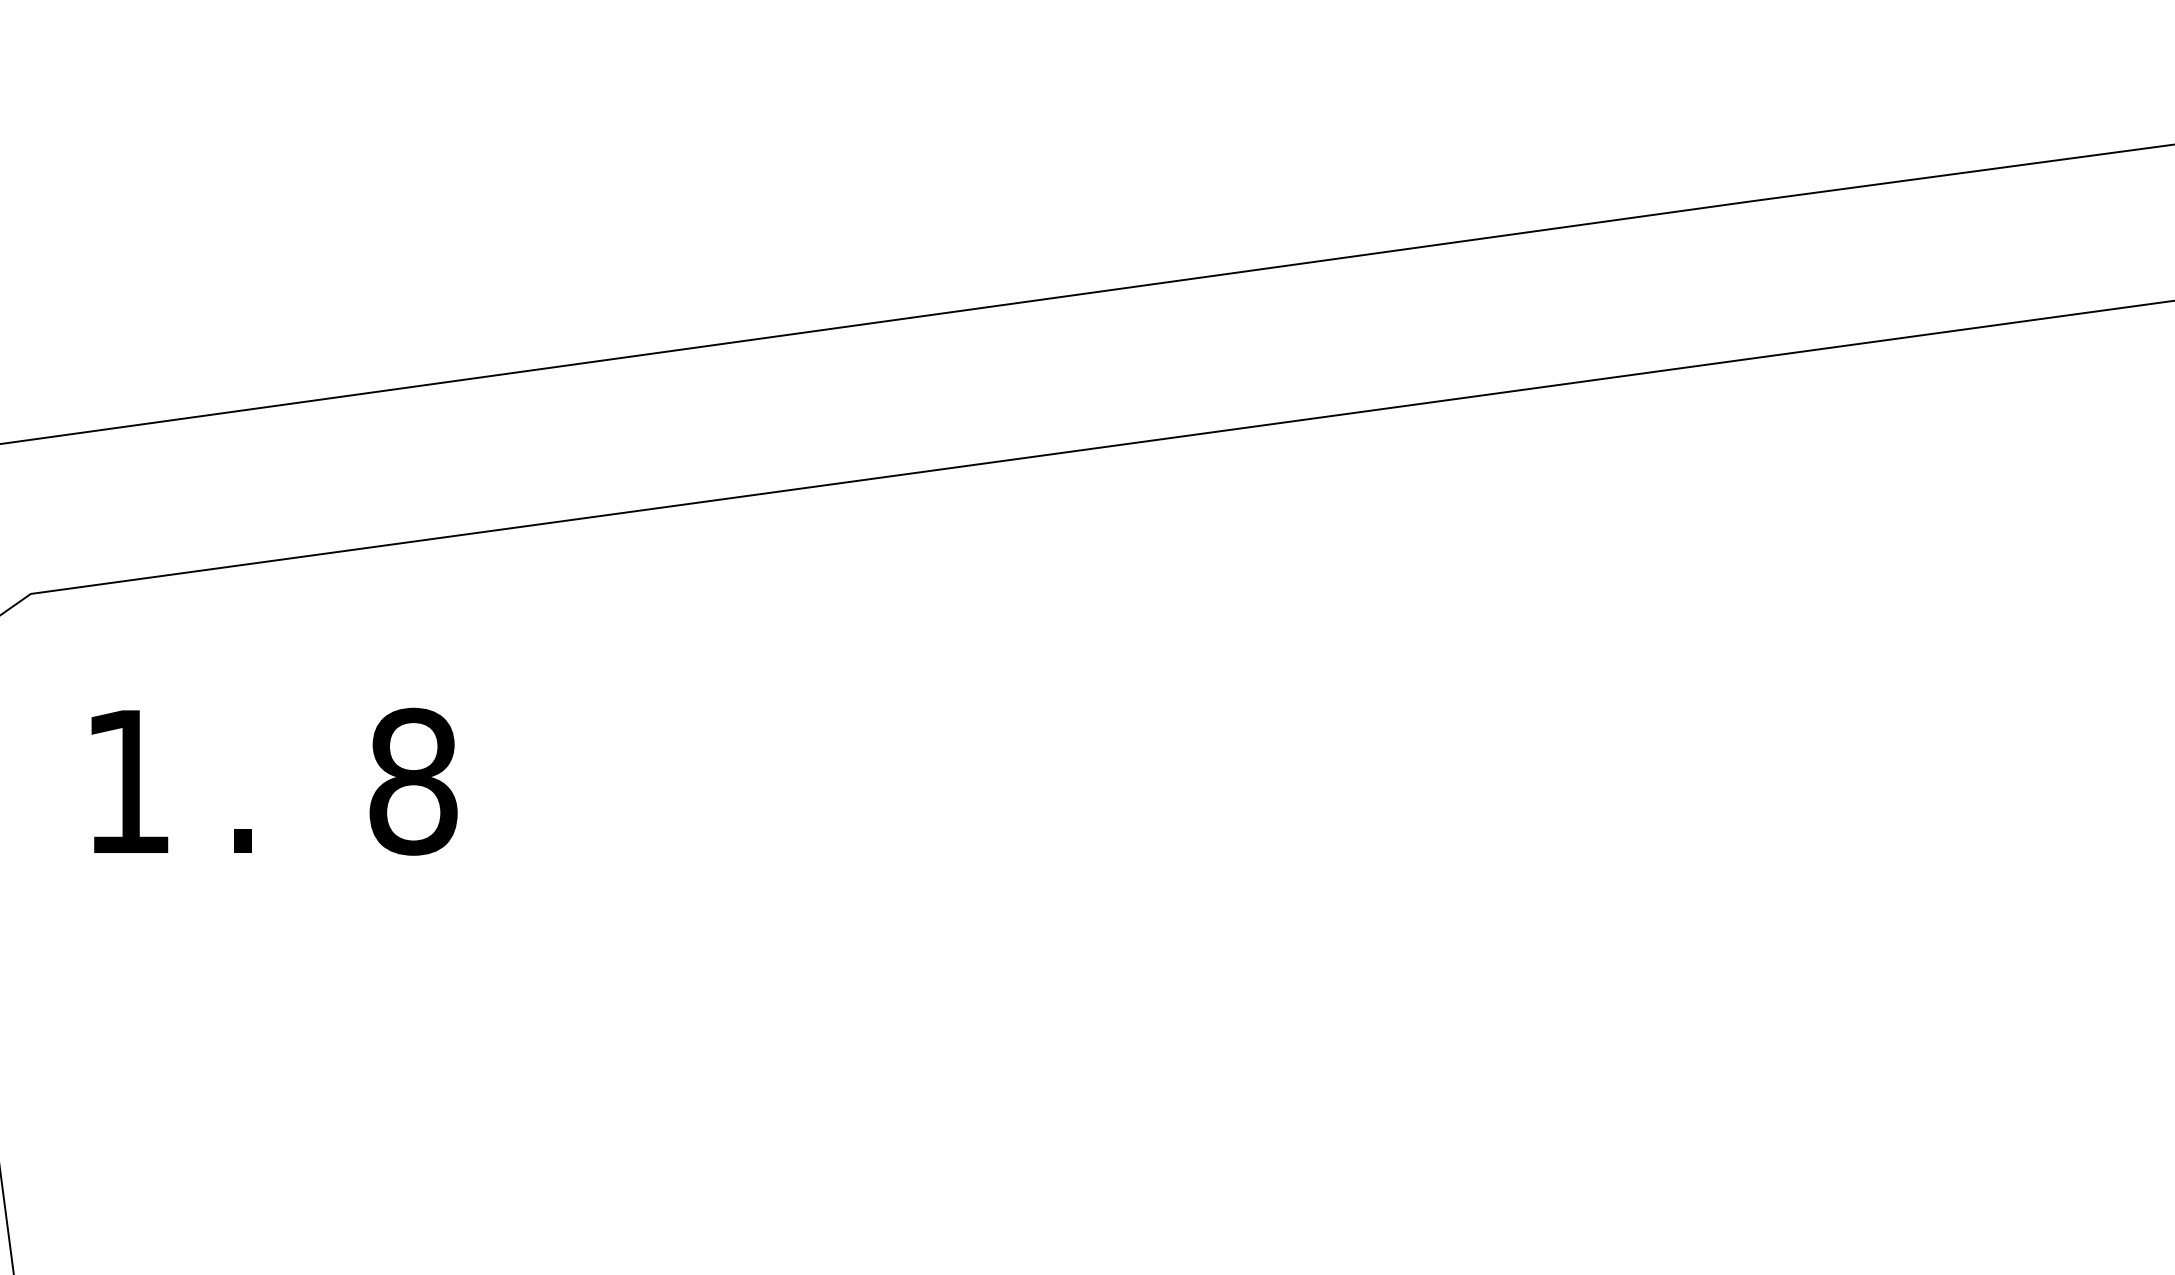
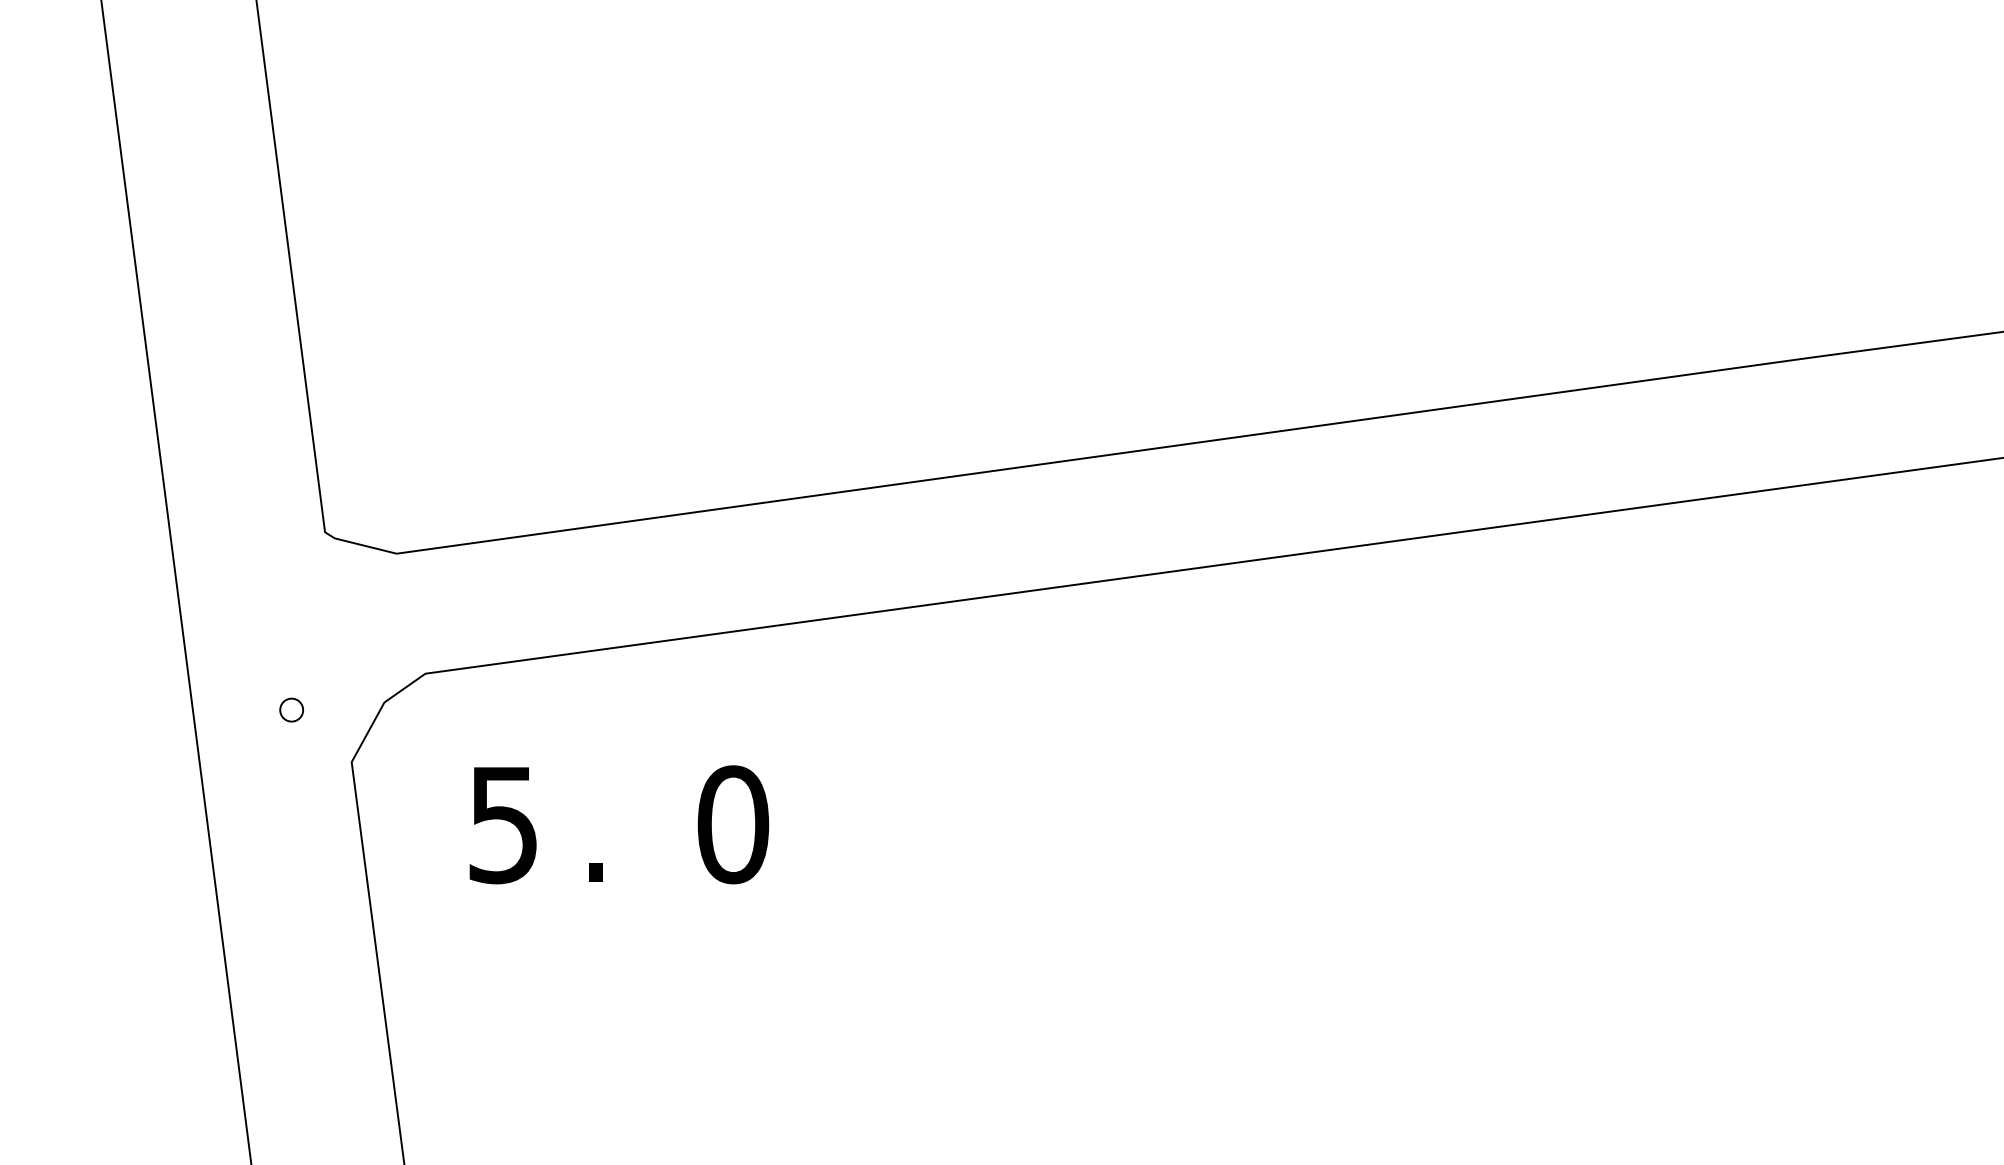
text: (413, 781) -> (733, 824), 8 -> 0
text: (126, 782) -> (502, 825), 1 -> 5

